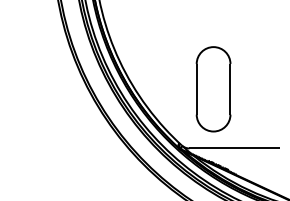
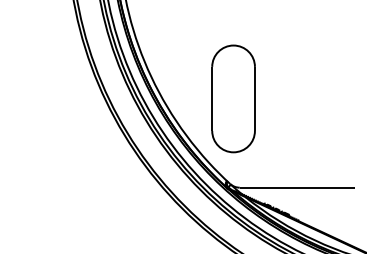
part: (213, 89) -> (233, 99), moved

